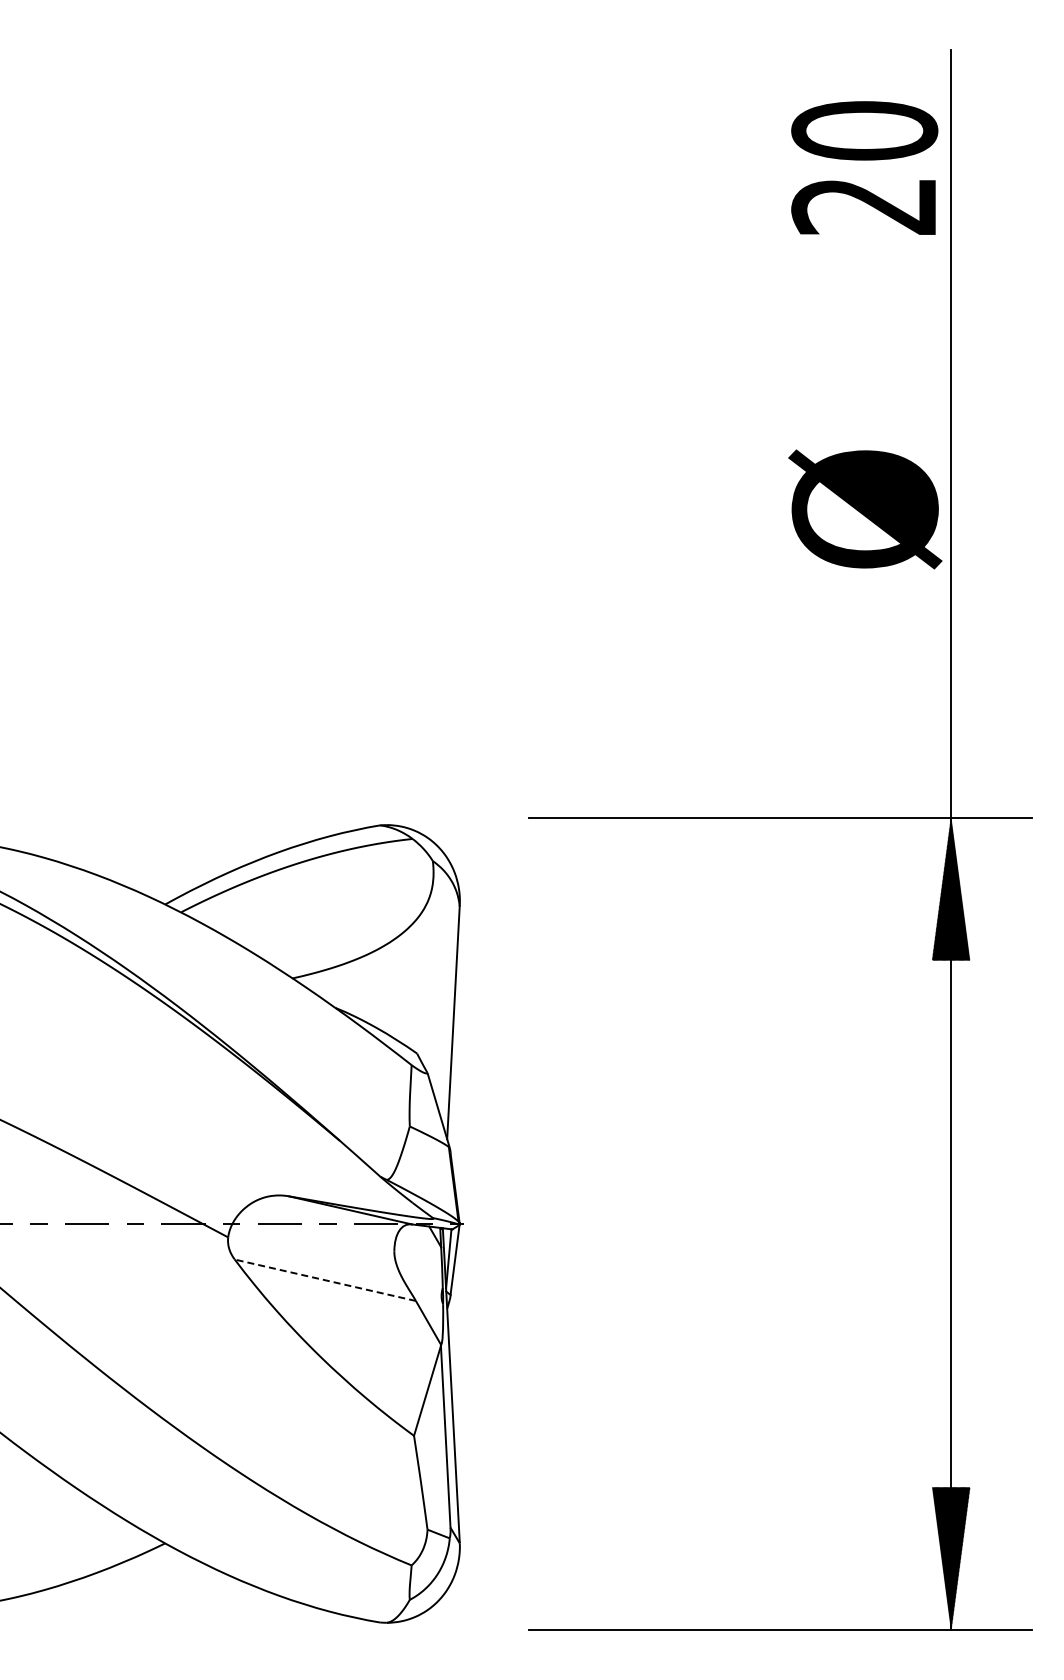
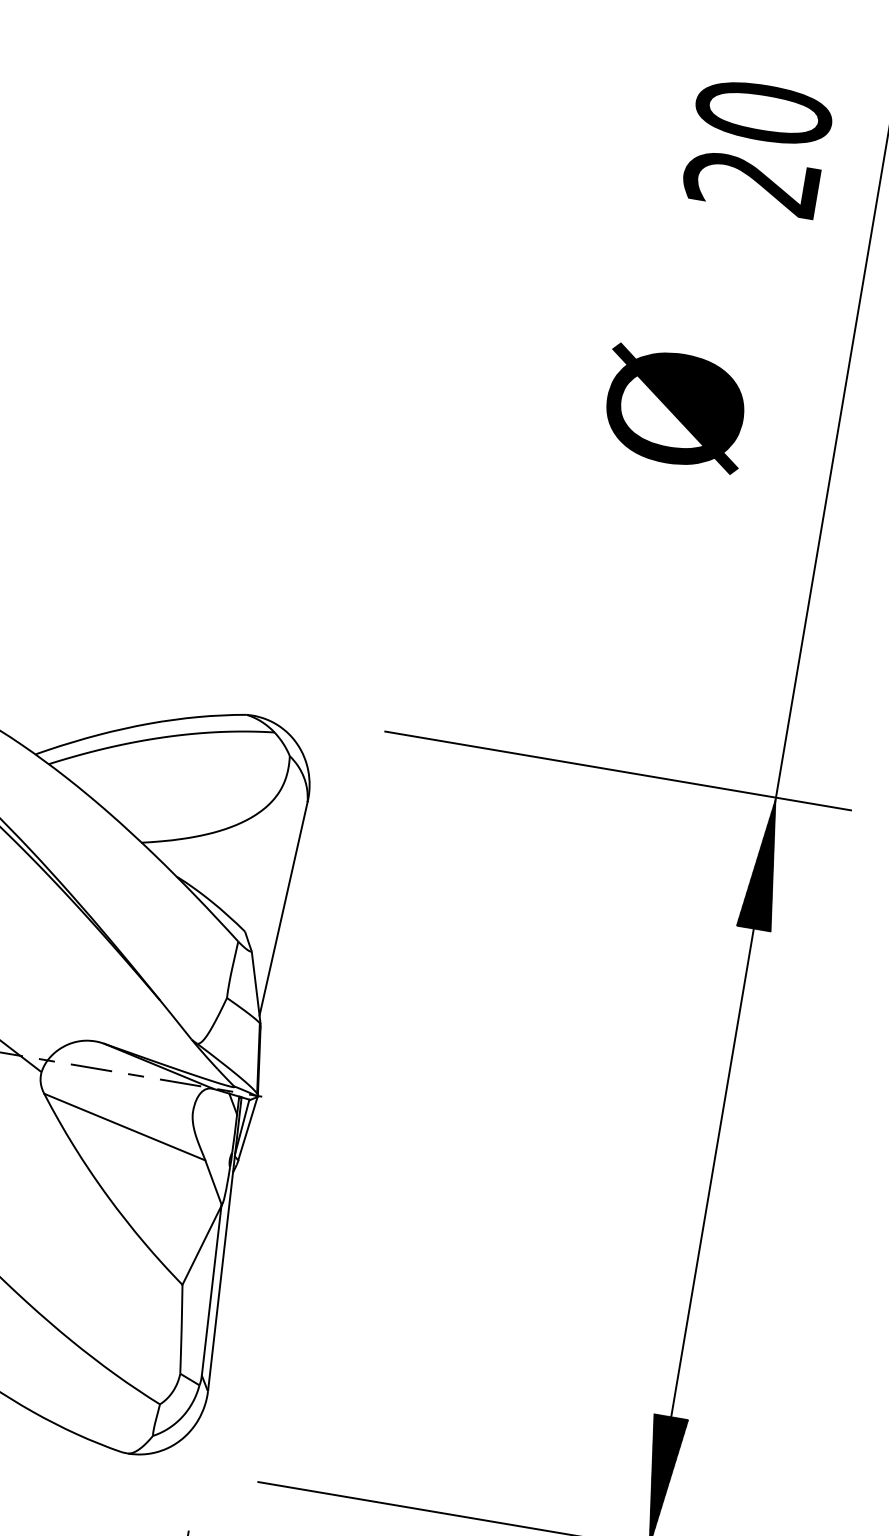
text: (864, 167) -> (757, 146), moved
text: (865, 509) -> (675, 408), moved
line: (325, 1280) -> (124, 1127), dashed -> solid

